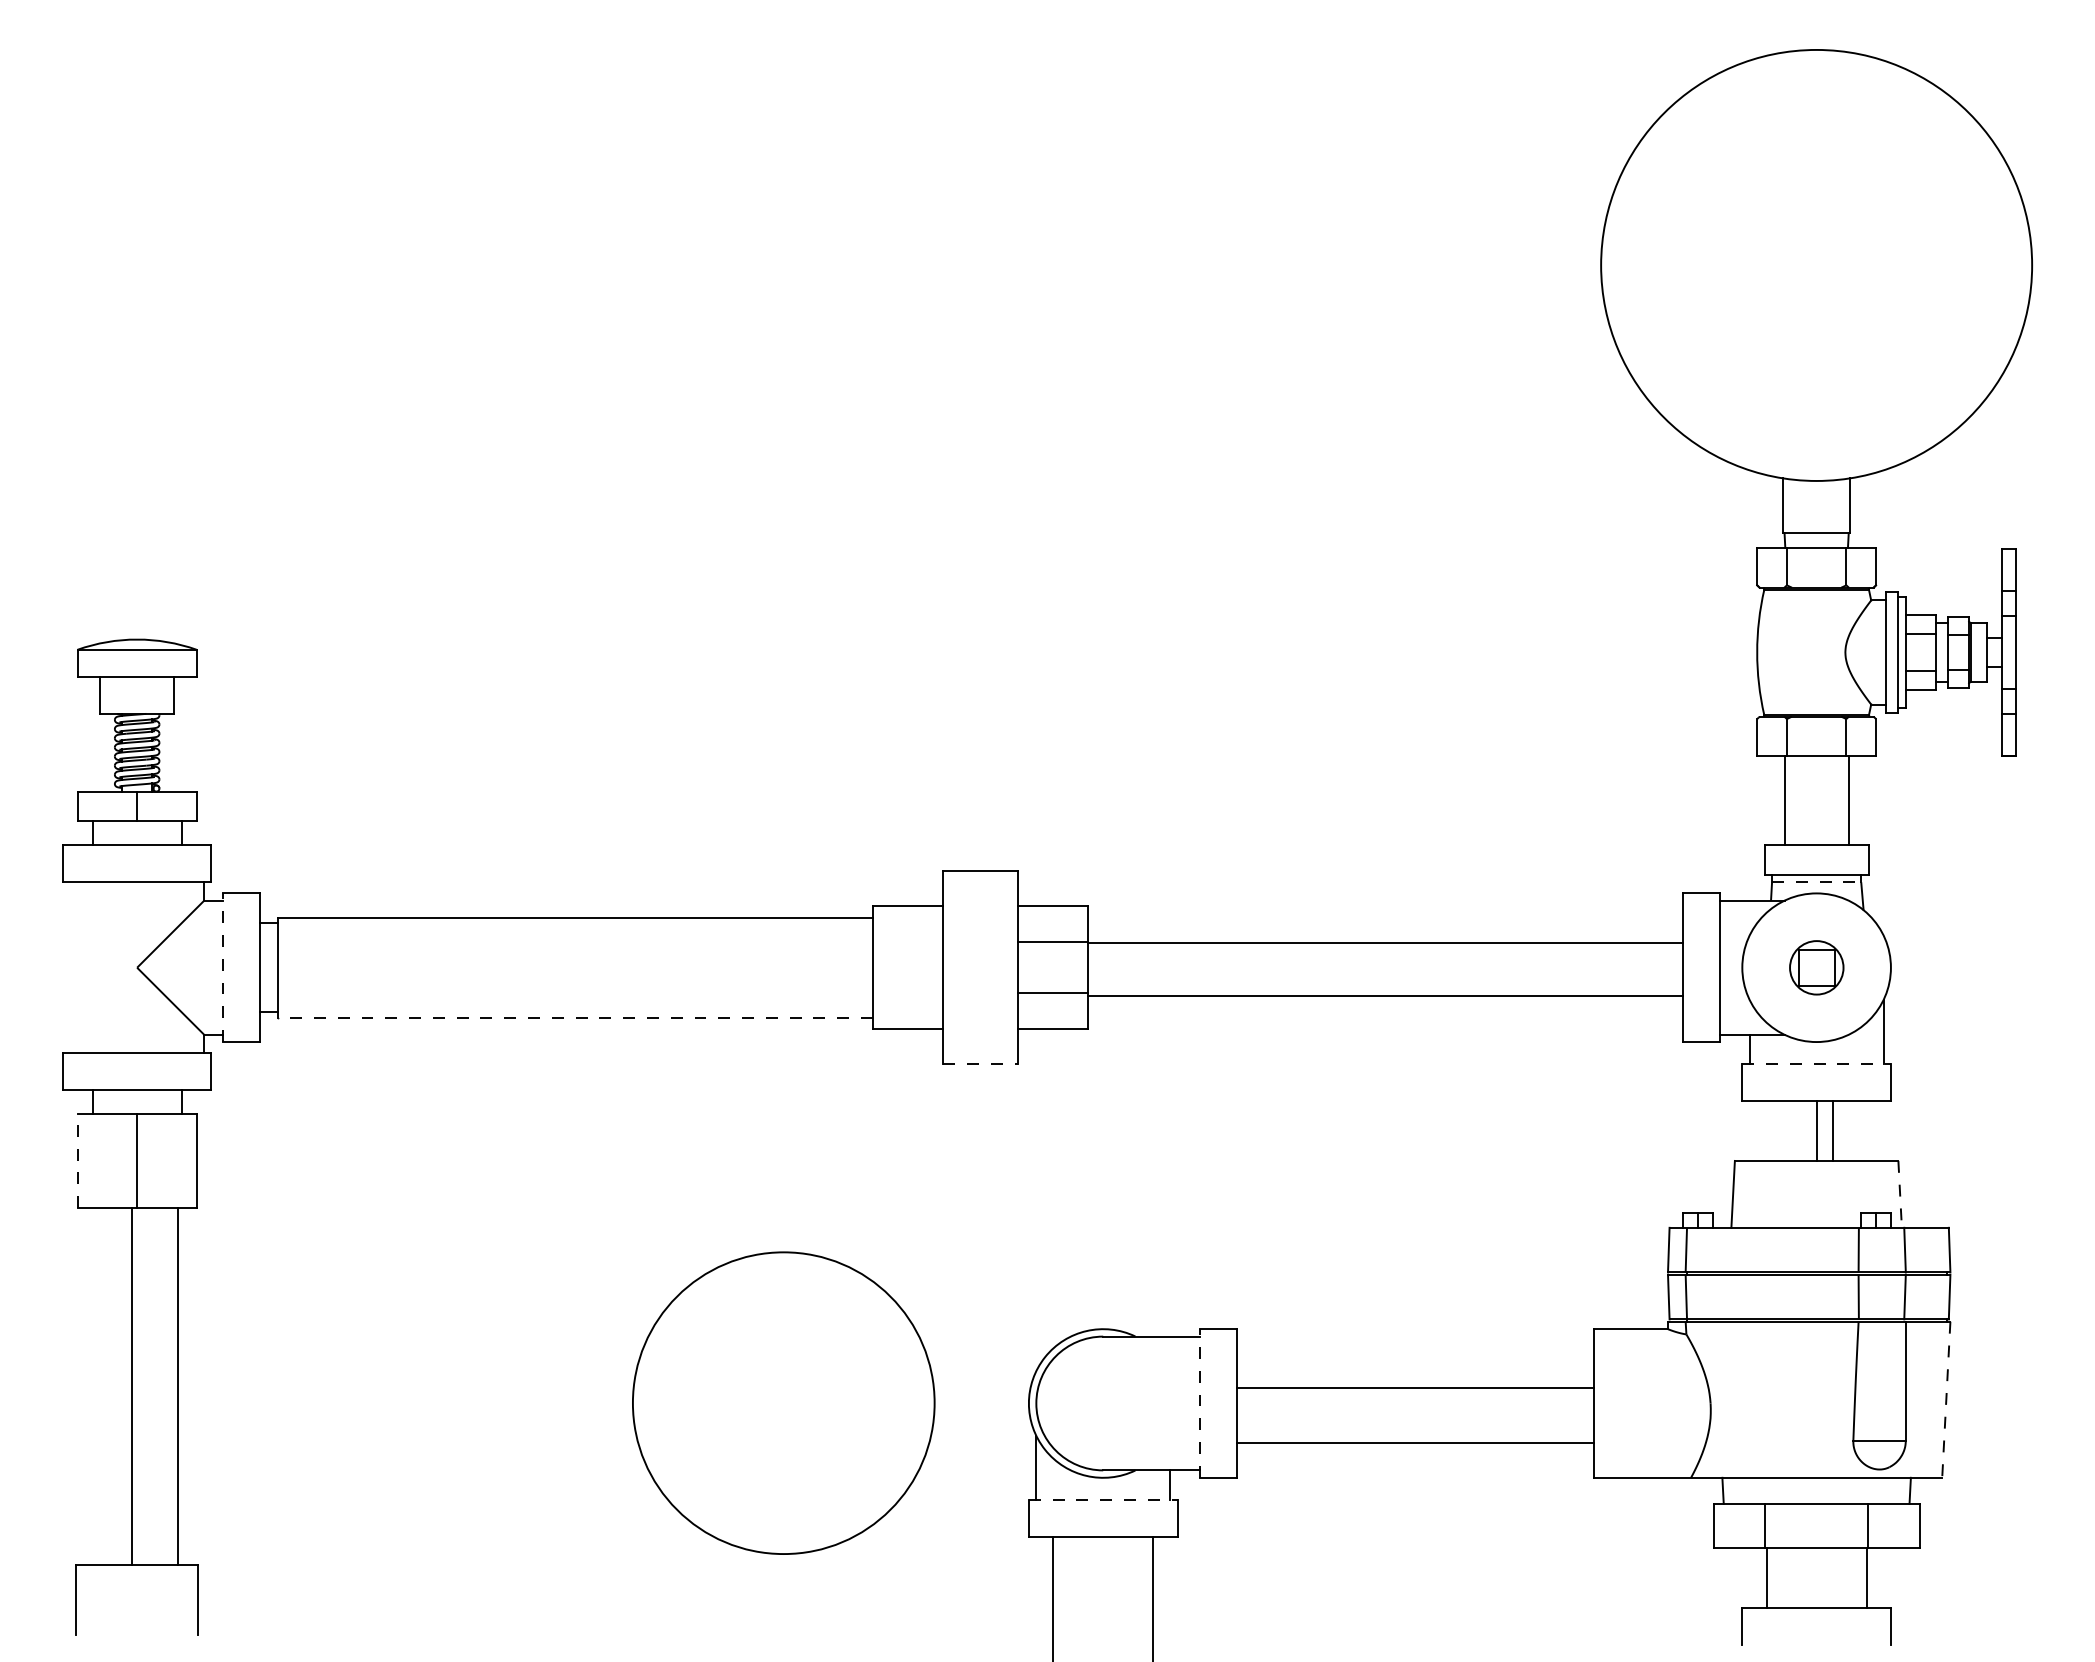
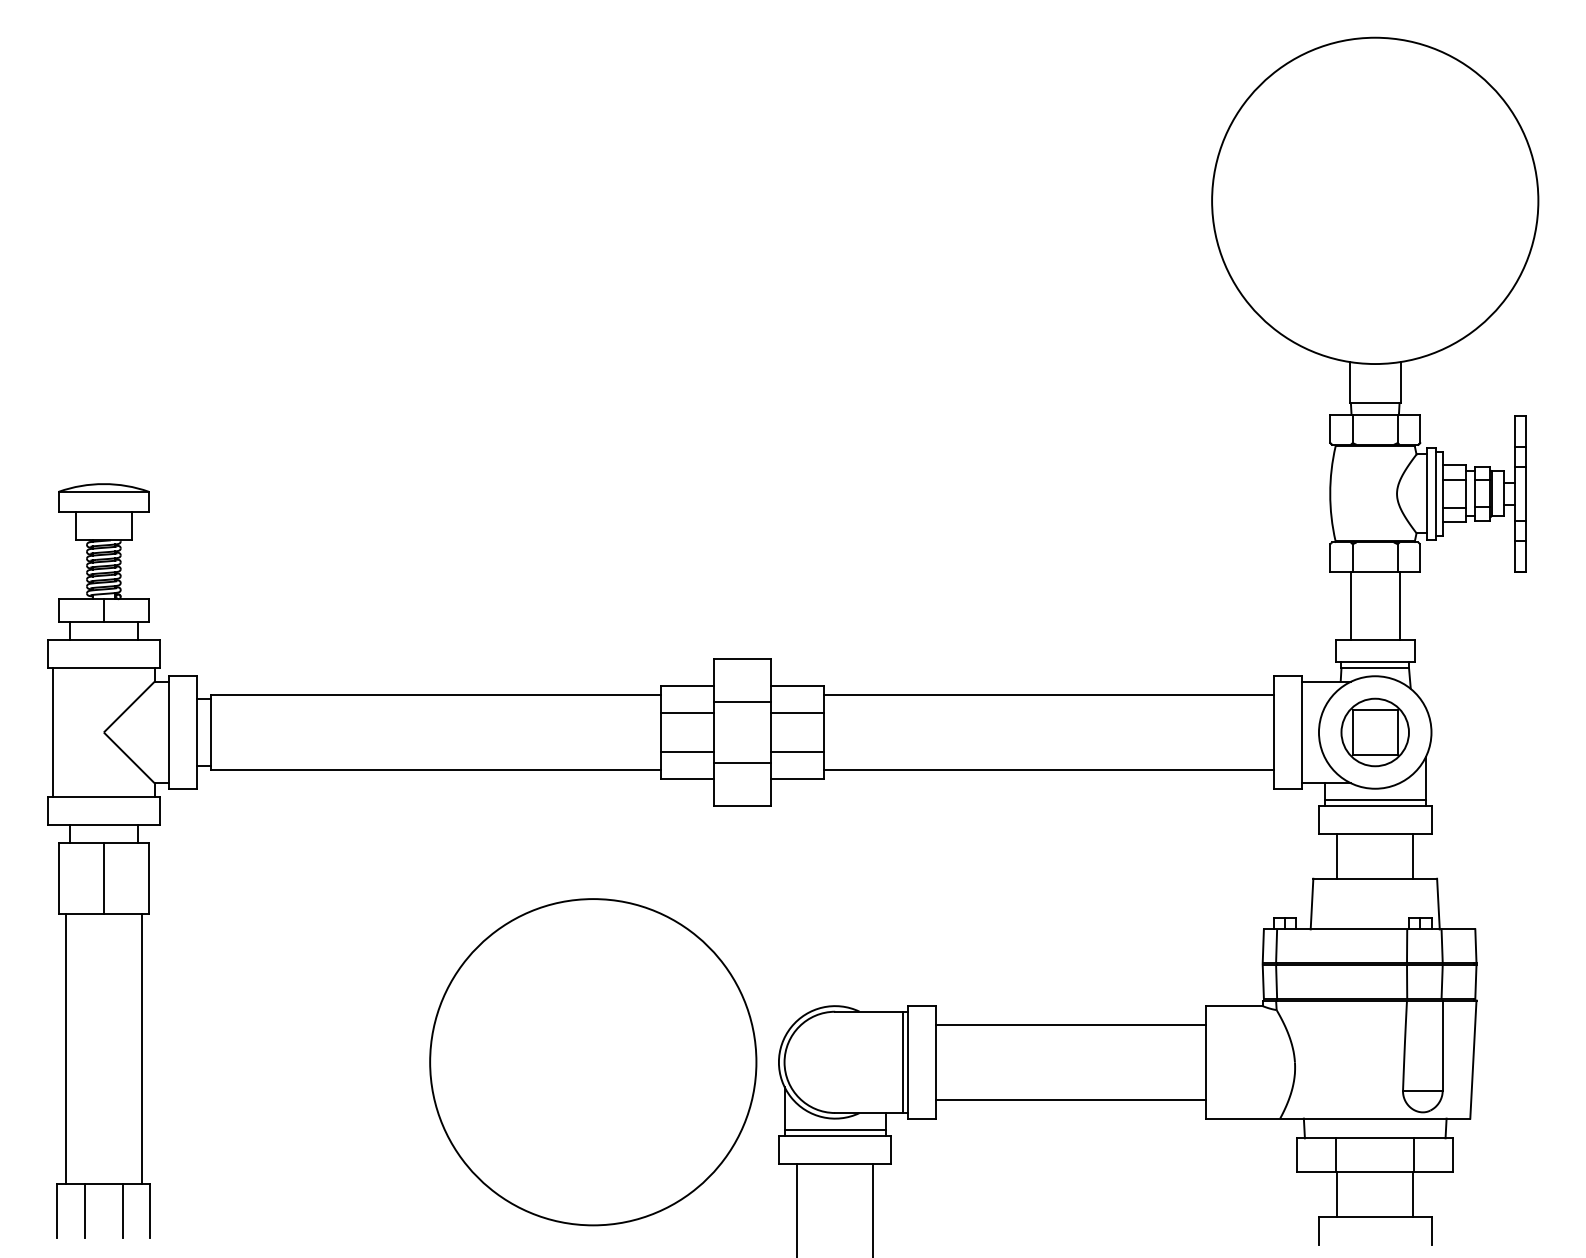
line: (1816, 882) -> (1375, 667), dashed -> solid
line: (980, 927) -> (742, 702), added
line: (907, 942) -> (687, 713), added
line: (1385, 942) -> (1048, 770), moved
line: (70, 967) -> (53, 732), added
line: (222, 967) -> (168, 732), dashed -> solid
part: (1816, 967) -> (1375, 732), size x1.67
line: (907, 993) -> (687, 752), added
line: (1385, 995) -> (1048, 694), moved
line: (980, 1007) -> (742, 762), added
line: (575, 1017) -> (435, 770), dashed -> solid
line: (1816, 1056) -> (1375, 799), added
line: (981, 1064) -> (743, 805), dashed -> solid
line: (1817, 1064) -> (1375, 805), dashed -> solid
line: (1816, 1130) -> (1412, 855), moved
line: (1832, 1130) -> (1337, 855), moved
line: (77, 1161) -> (58, 879), dashed -> solid
line: (1900, 1194) -> (1438, 904), dashed -> solid
line: (132, 1386) -> (141, 1049), moved
line: (178, 1386) -> (66, 1049), moved
line: (1414, 1388) -> (1070, 1100), moved
line: (1946, 1400) -> (1473, 1060), dashed -> solid
circle: (783, 1402) -> (593, 1061), size x1.43
line: (1192, 1403) -> (902, 1062), added
line: (1199, 1403) -> (908, 1062), dashed -> solid
line: (1414, 1442) -> (1070, 1024), moved
line: (1103, 1492) -> (835, 1129), added
line: (1103, 1500) -> (835, 1135), dashed -> solid
line: (111, 1599) -> (84, 1210), added
line: (162, 1599) -> (123, 1210), added

